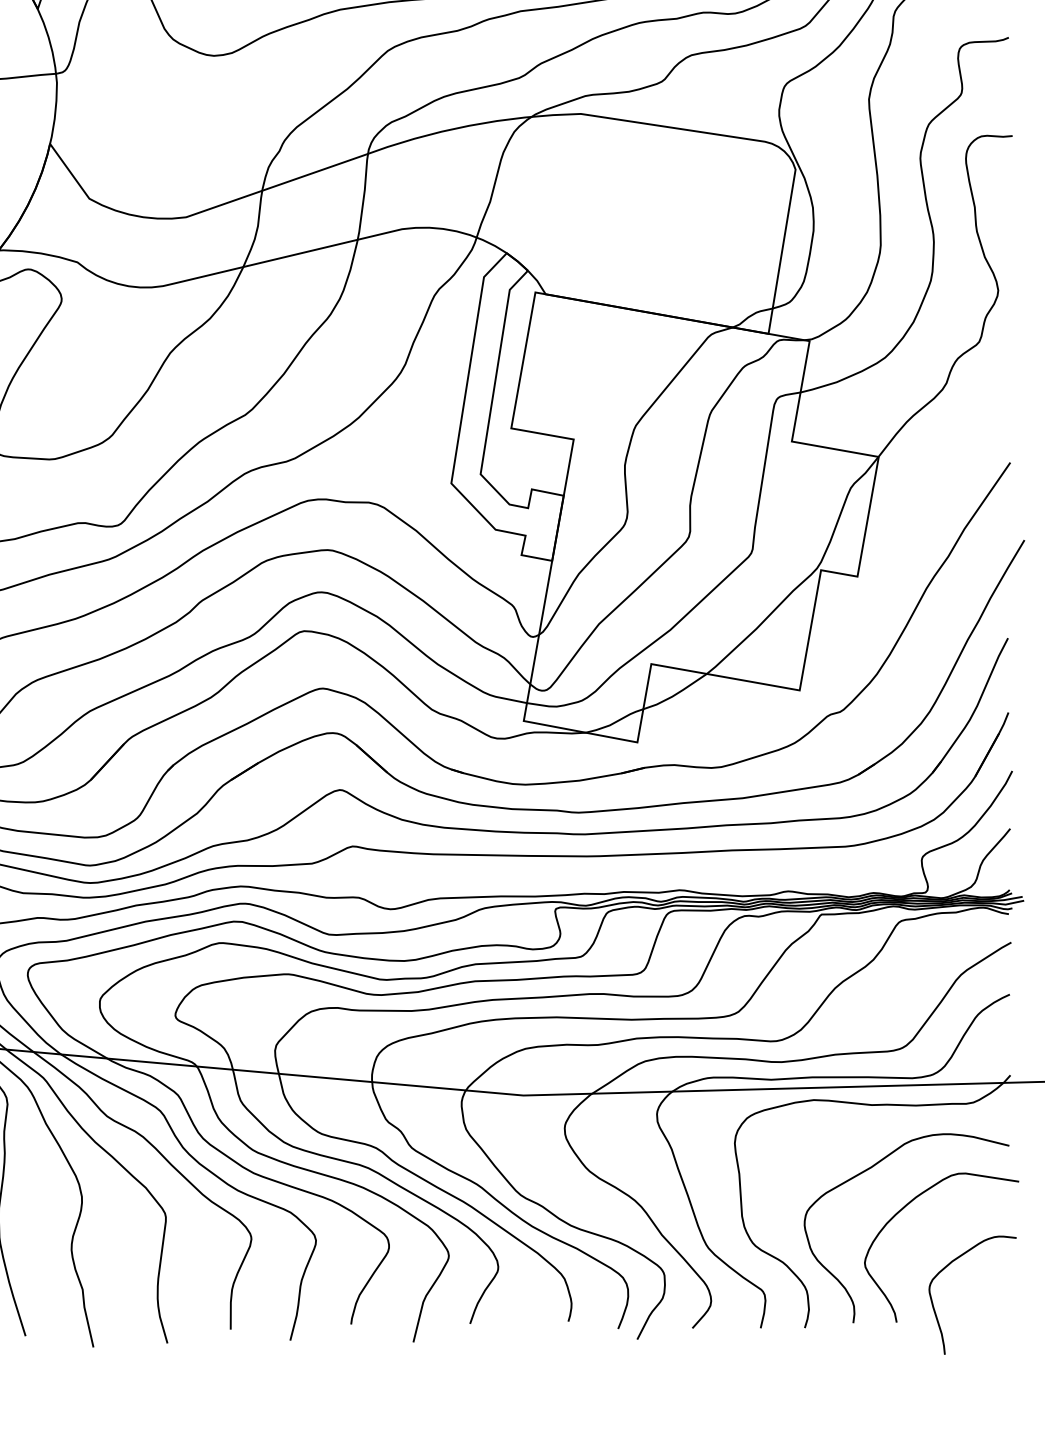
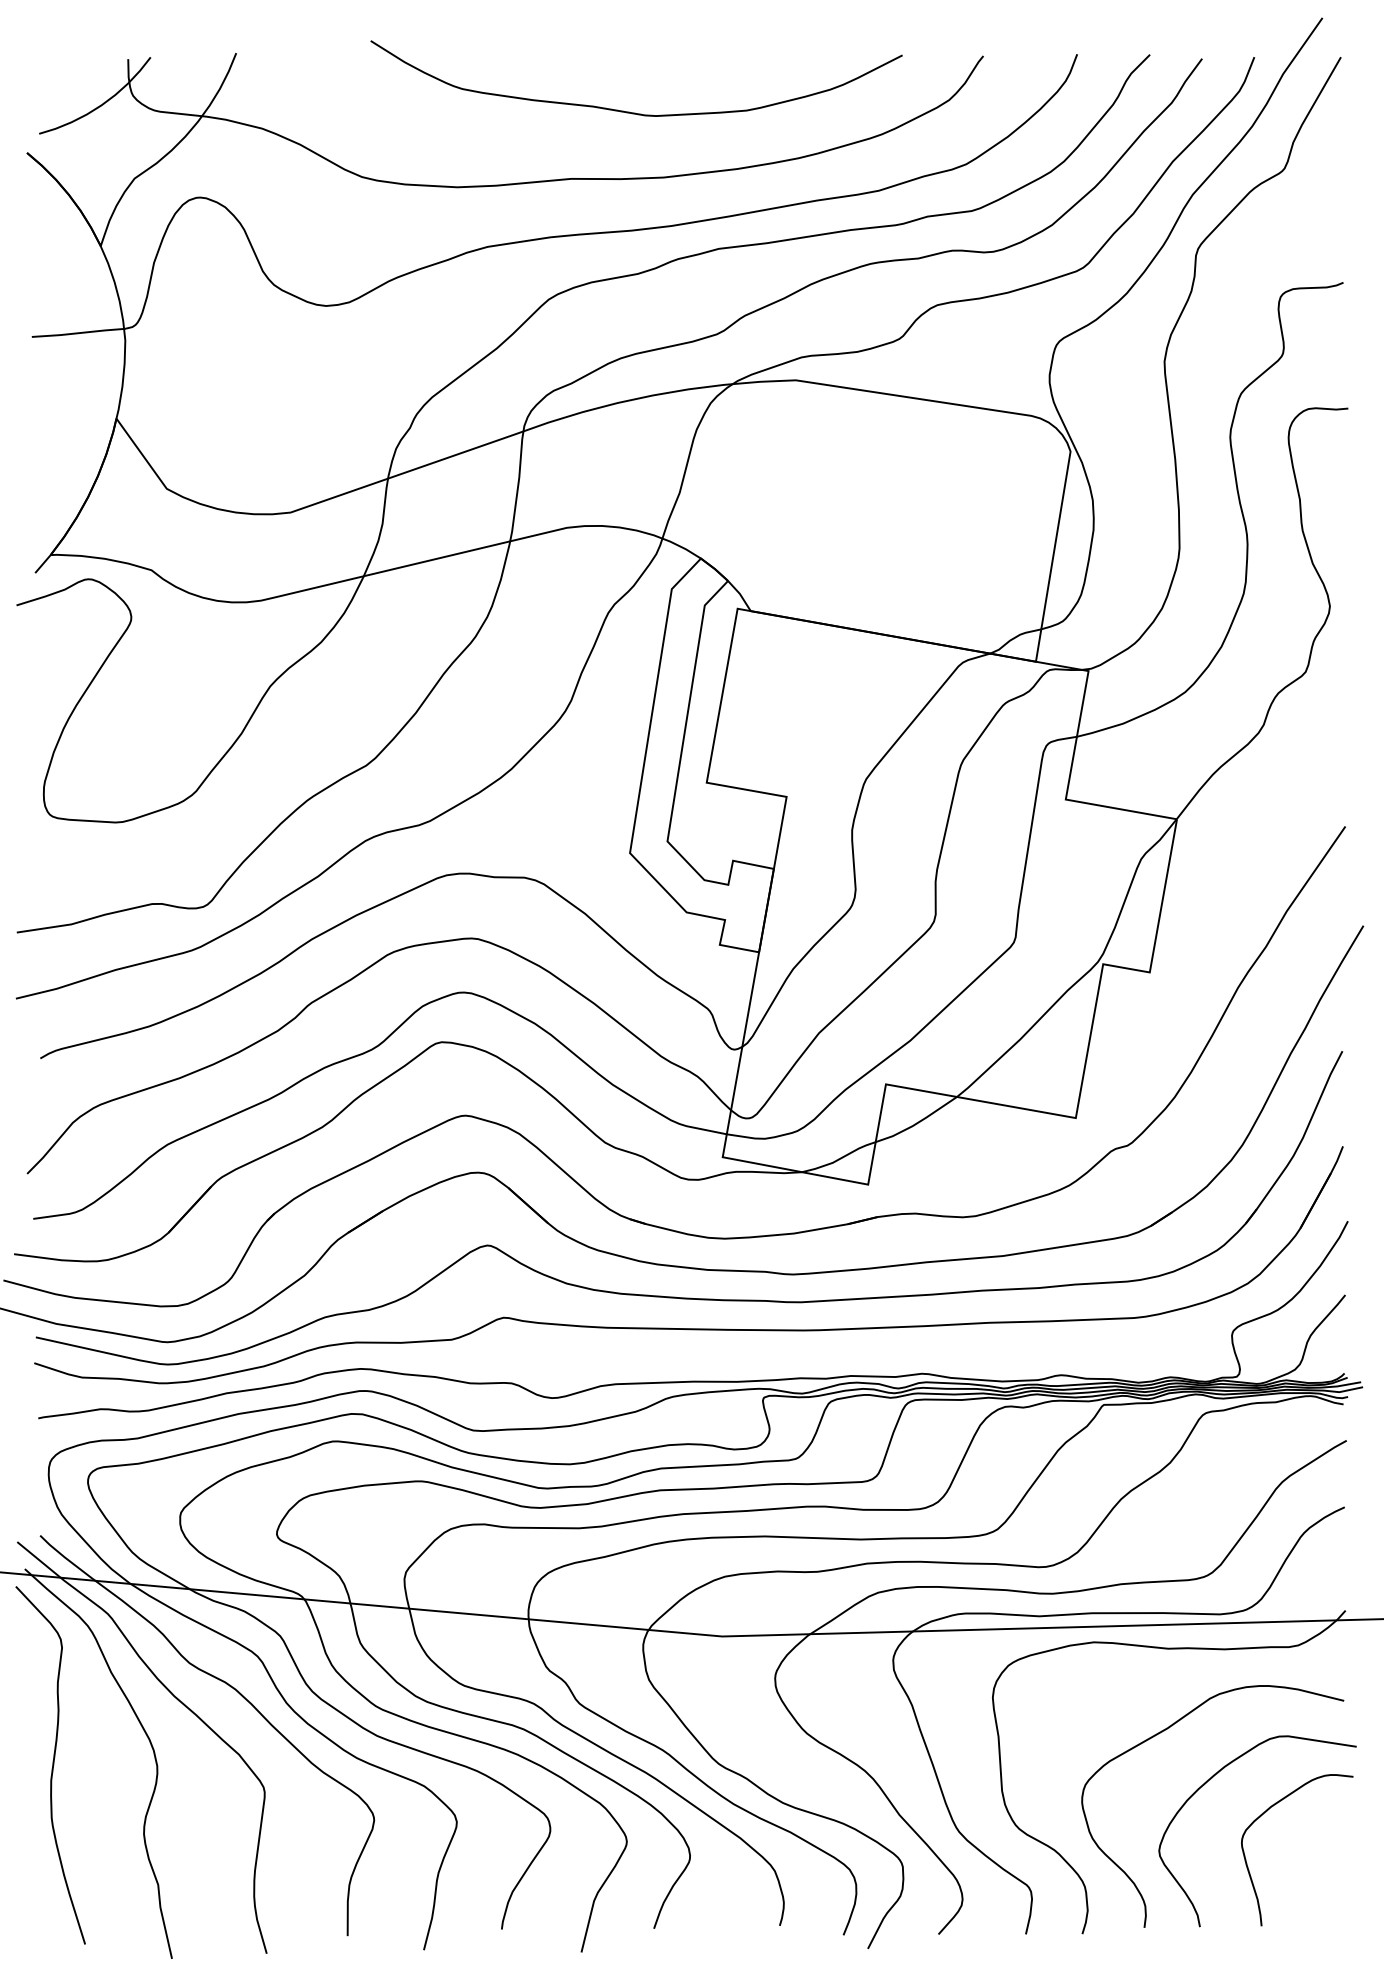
curve: (948, 1265) -> (1266, 1812), moved

